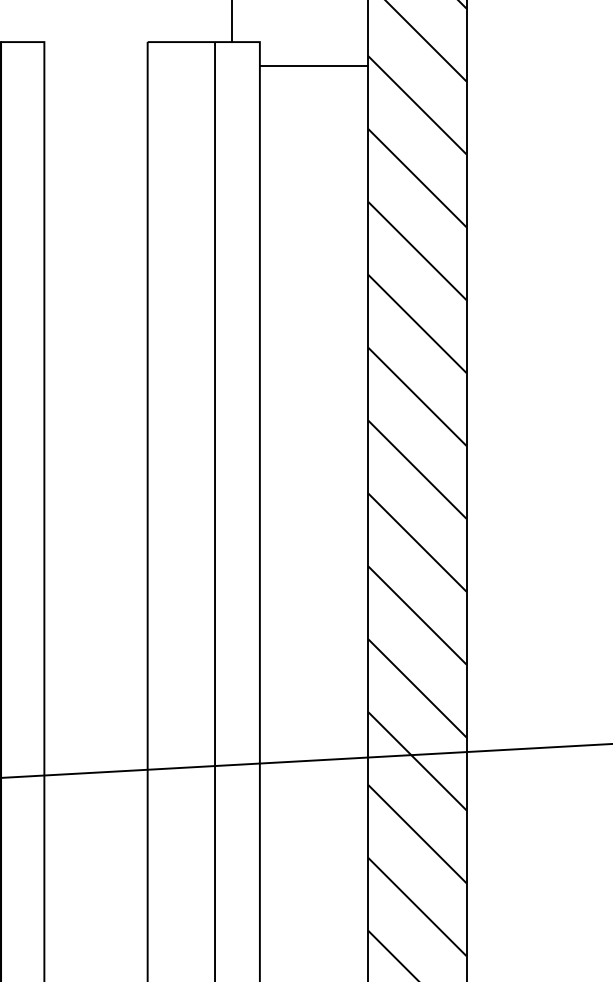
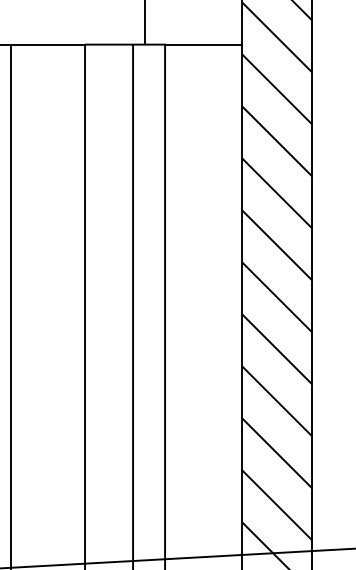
line: (95, 42) -> (47, 44), added
line: (313, 66) -> (203, 44), moved

